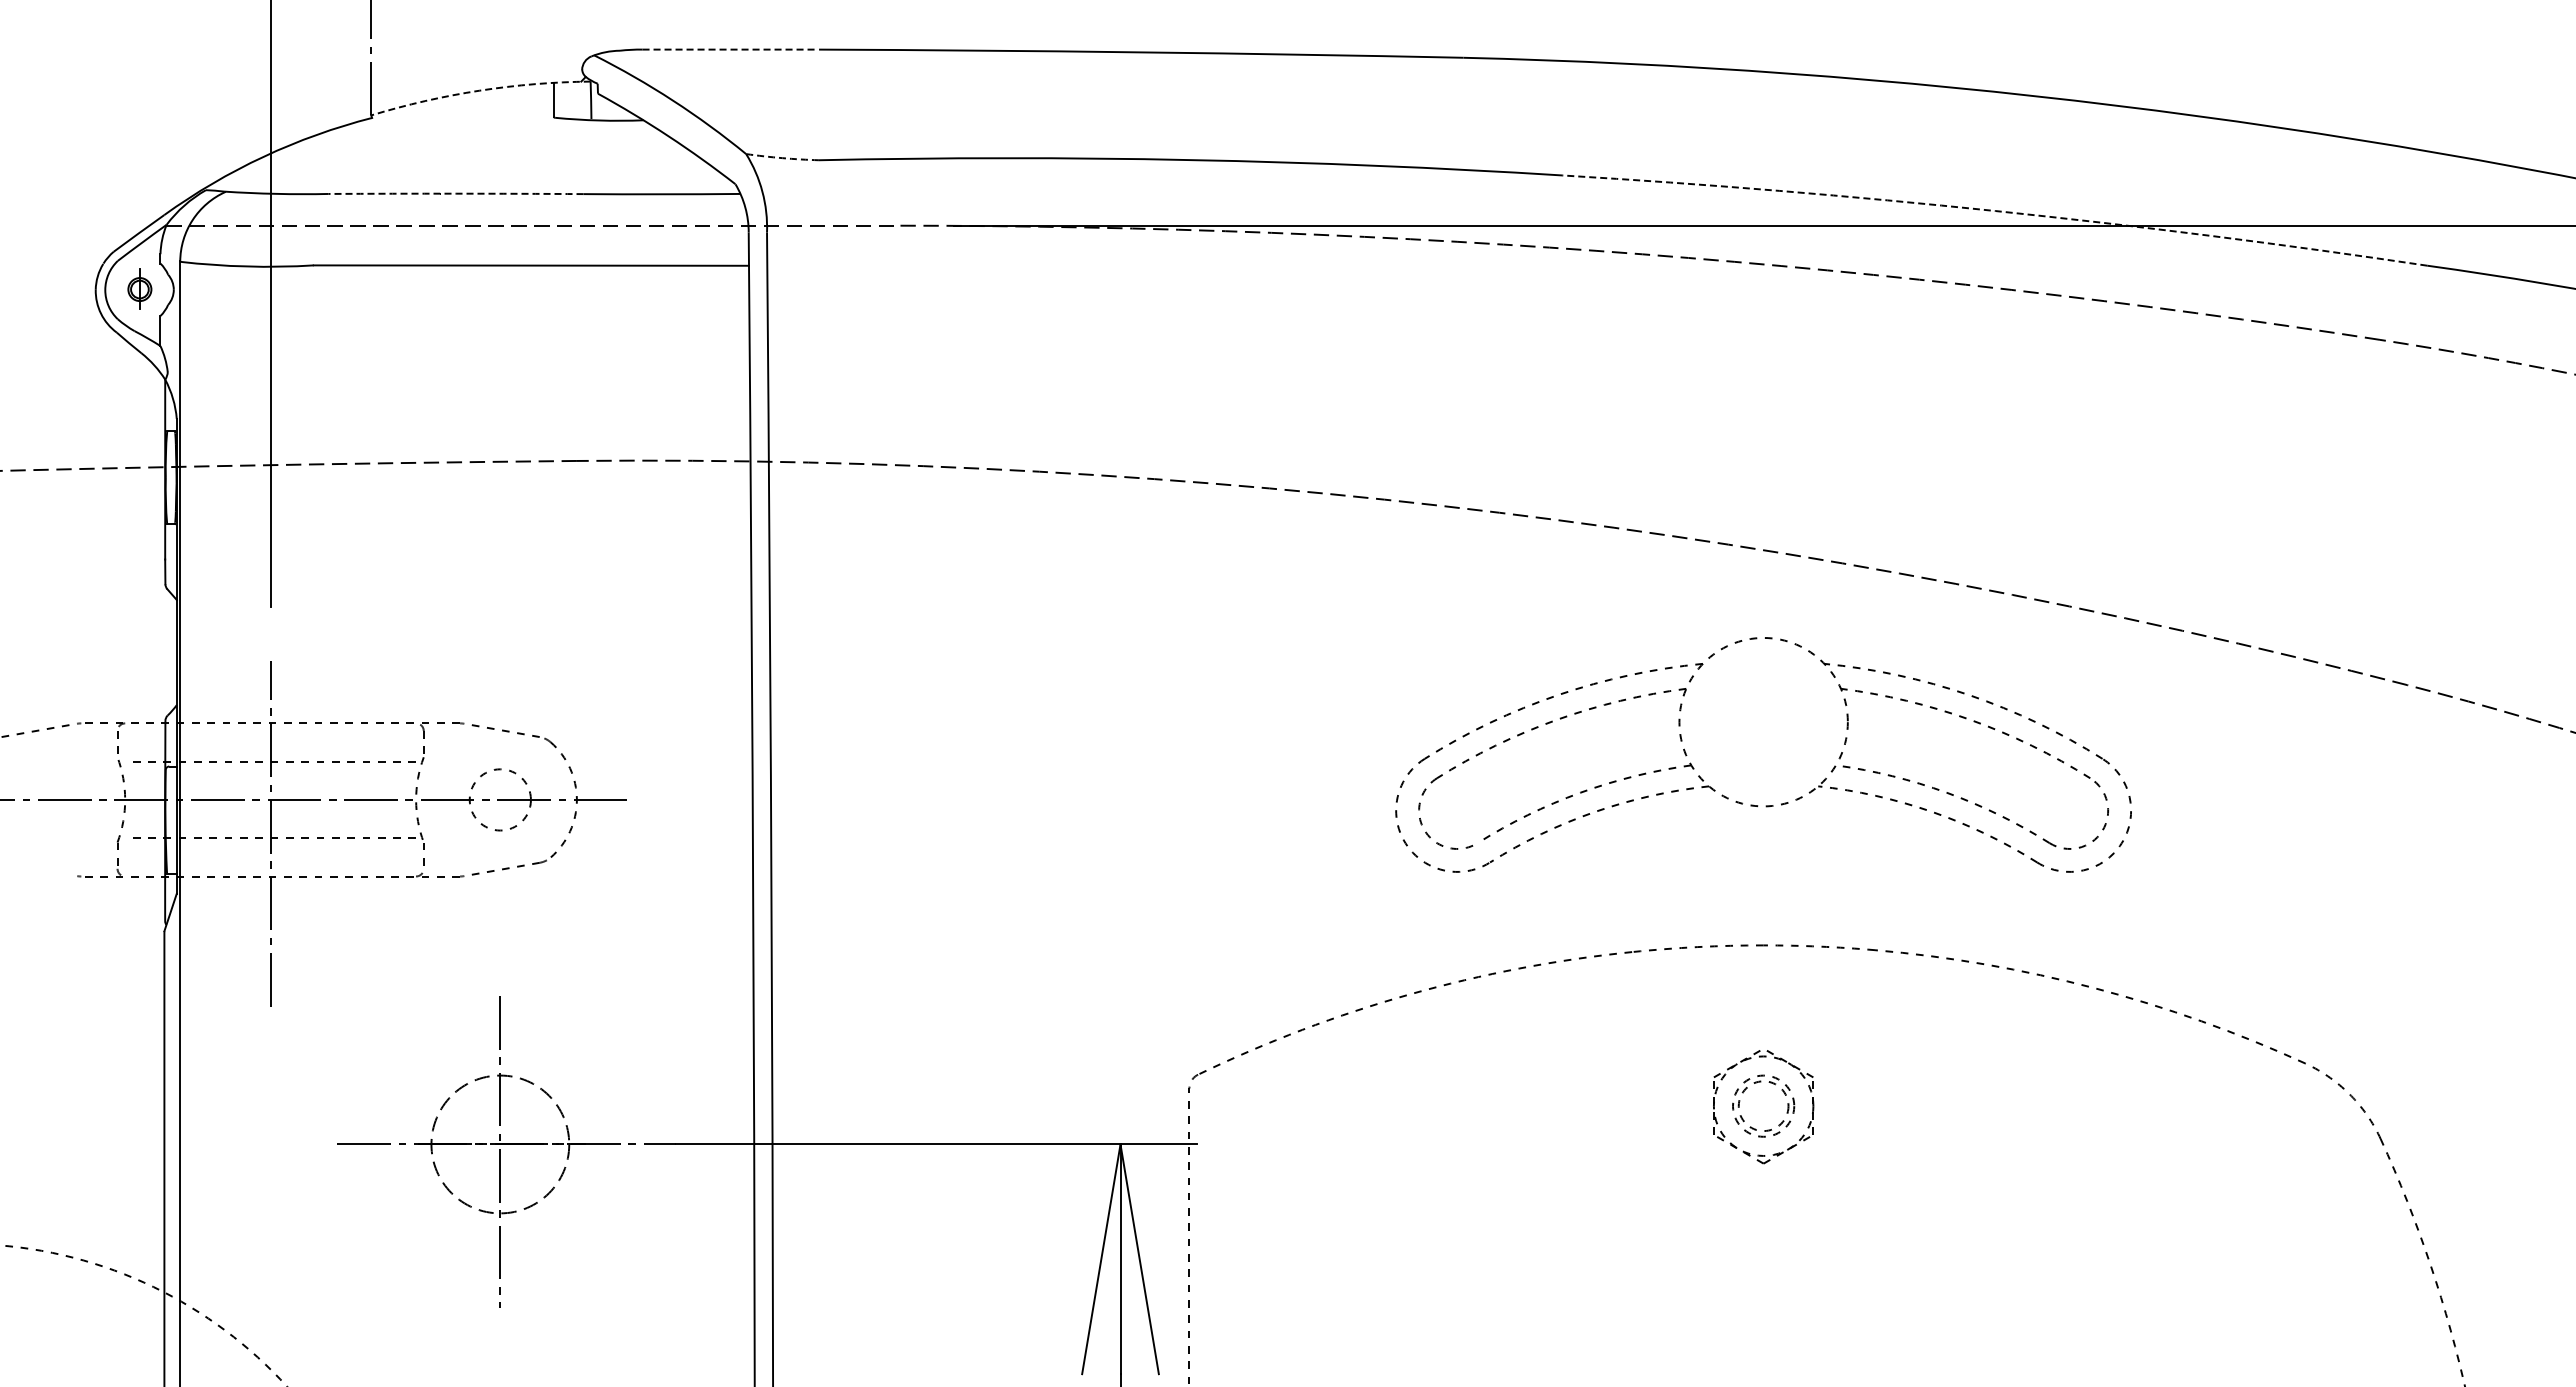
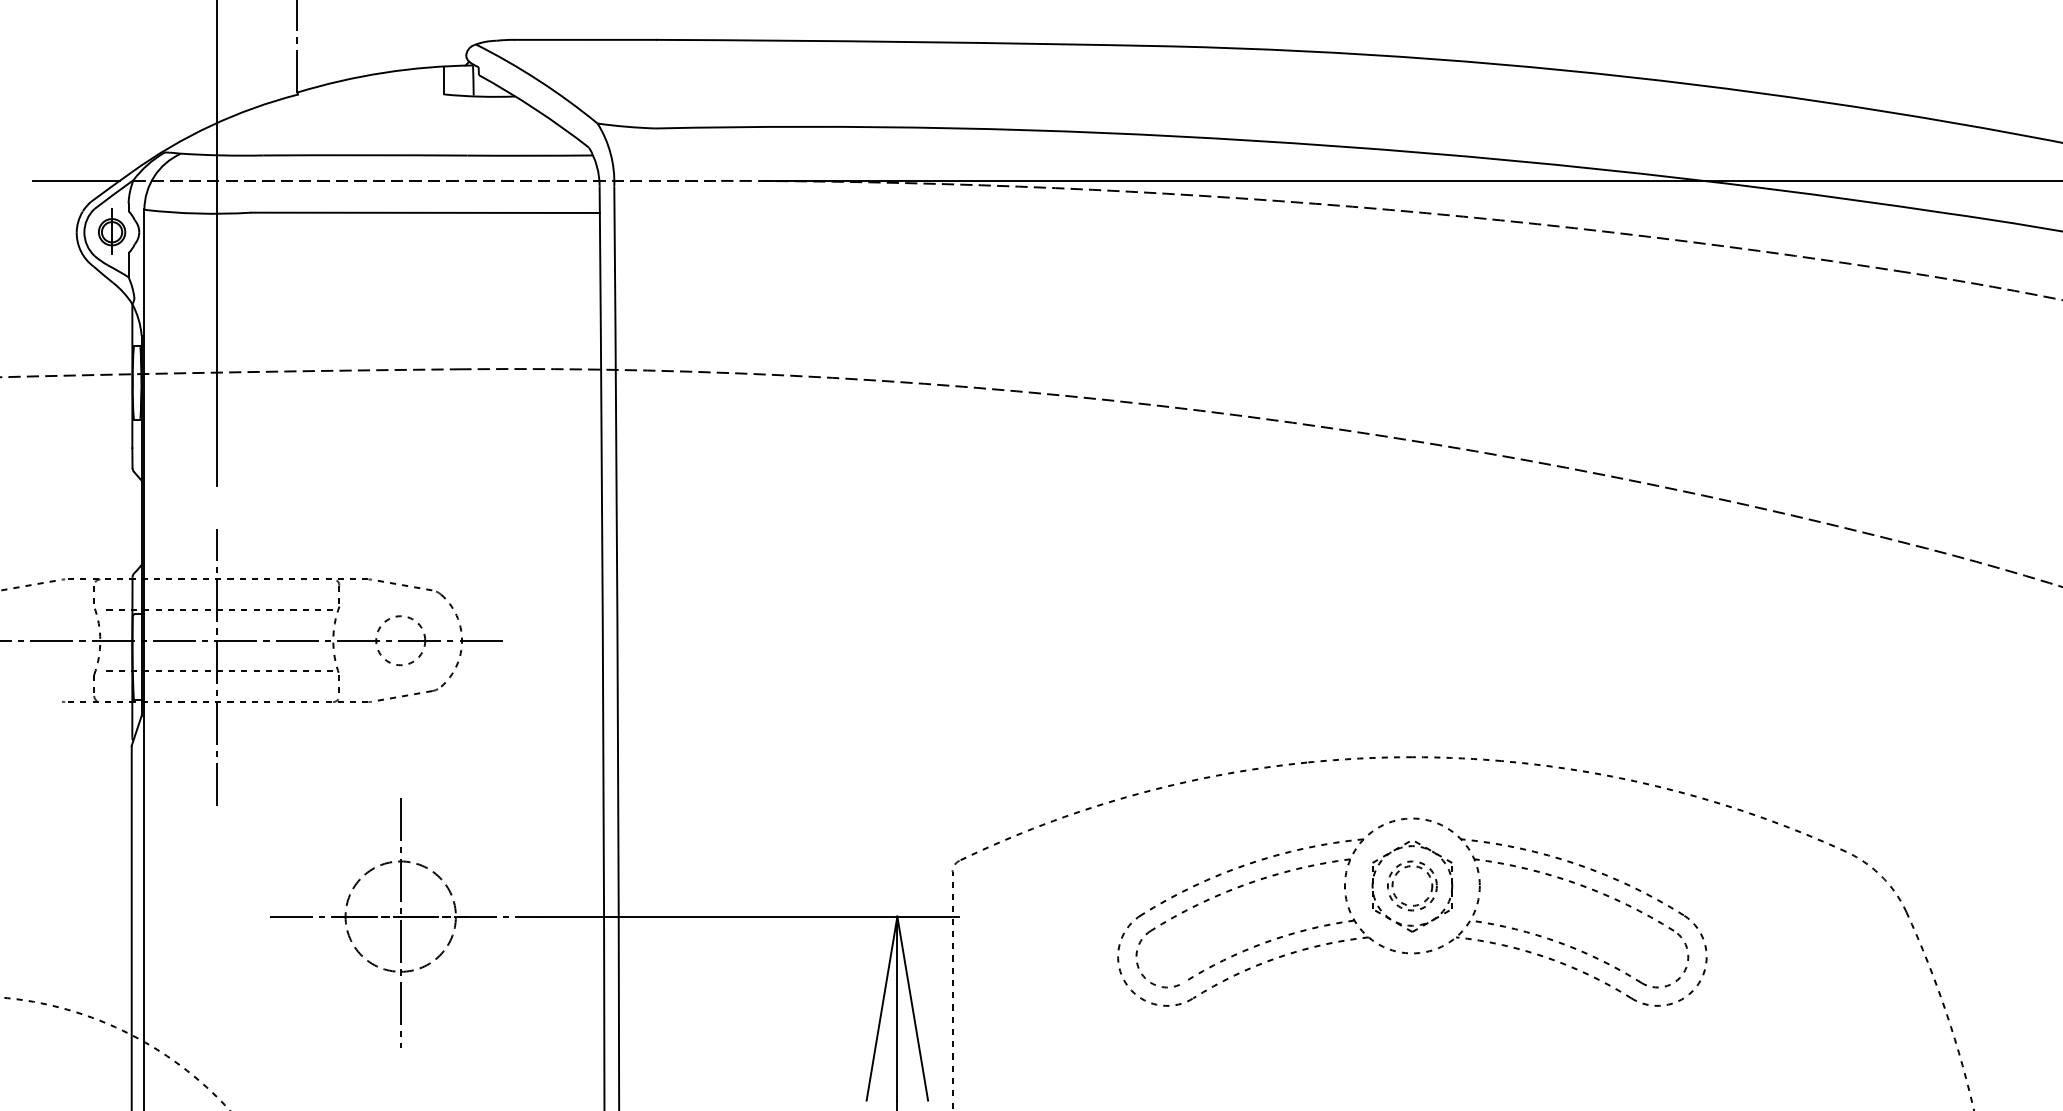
line: (731, 49) -> (585, 39), dashed -> solid
arc: (479, 90) -> (384, 72), dashed -> solid
arc: (782, 158) -> (626, 127), dashed -> solid
arc: (456, 193) -> (365, 155), dashed -> solid
arc: (1995, 211) -> (1598, 169), dashed -> solid
line: (95, 225) -> (76, 180), added
part: (139, 288) -> (111, 231), size x1.43
part: (1753, 804) -> (1404, 951), moved

